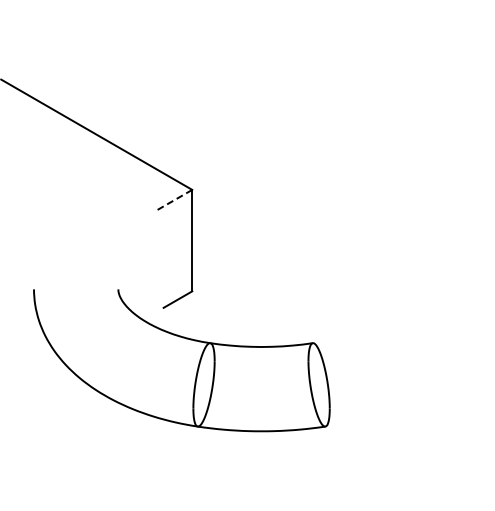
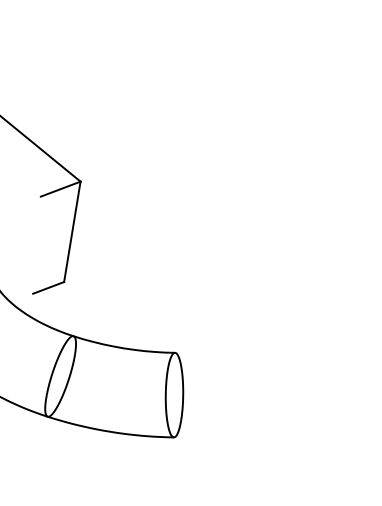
line: (173, 200) -> (60, 189), dashed -> solid

